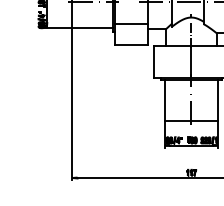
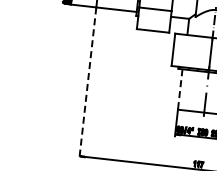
line: (164, 100) -> (179, 89), solid -> dashed
line: (72, 104) -> (87, 83), solid -> dashed

